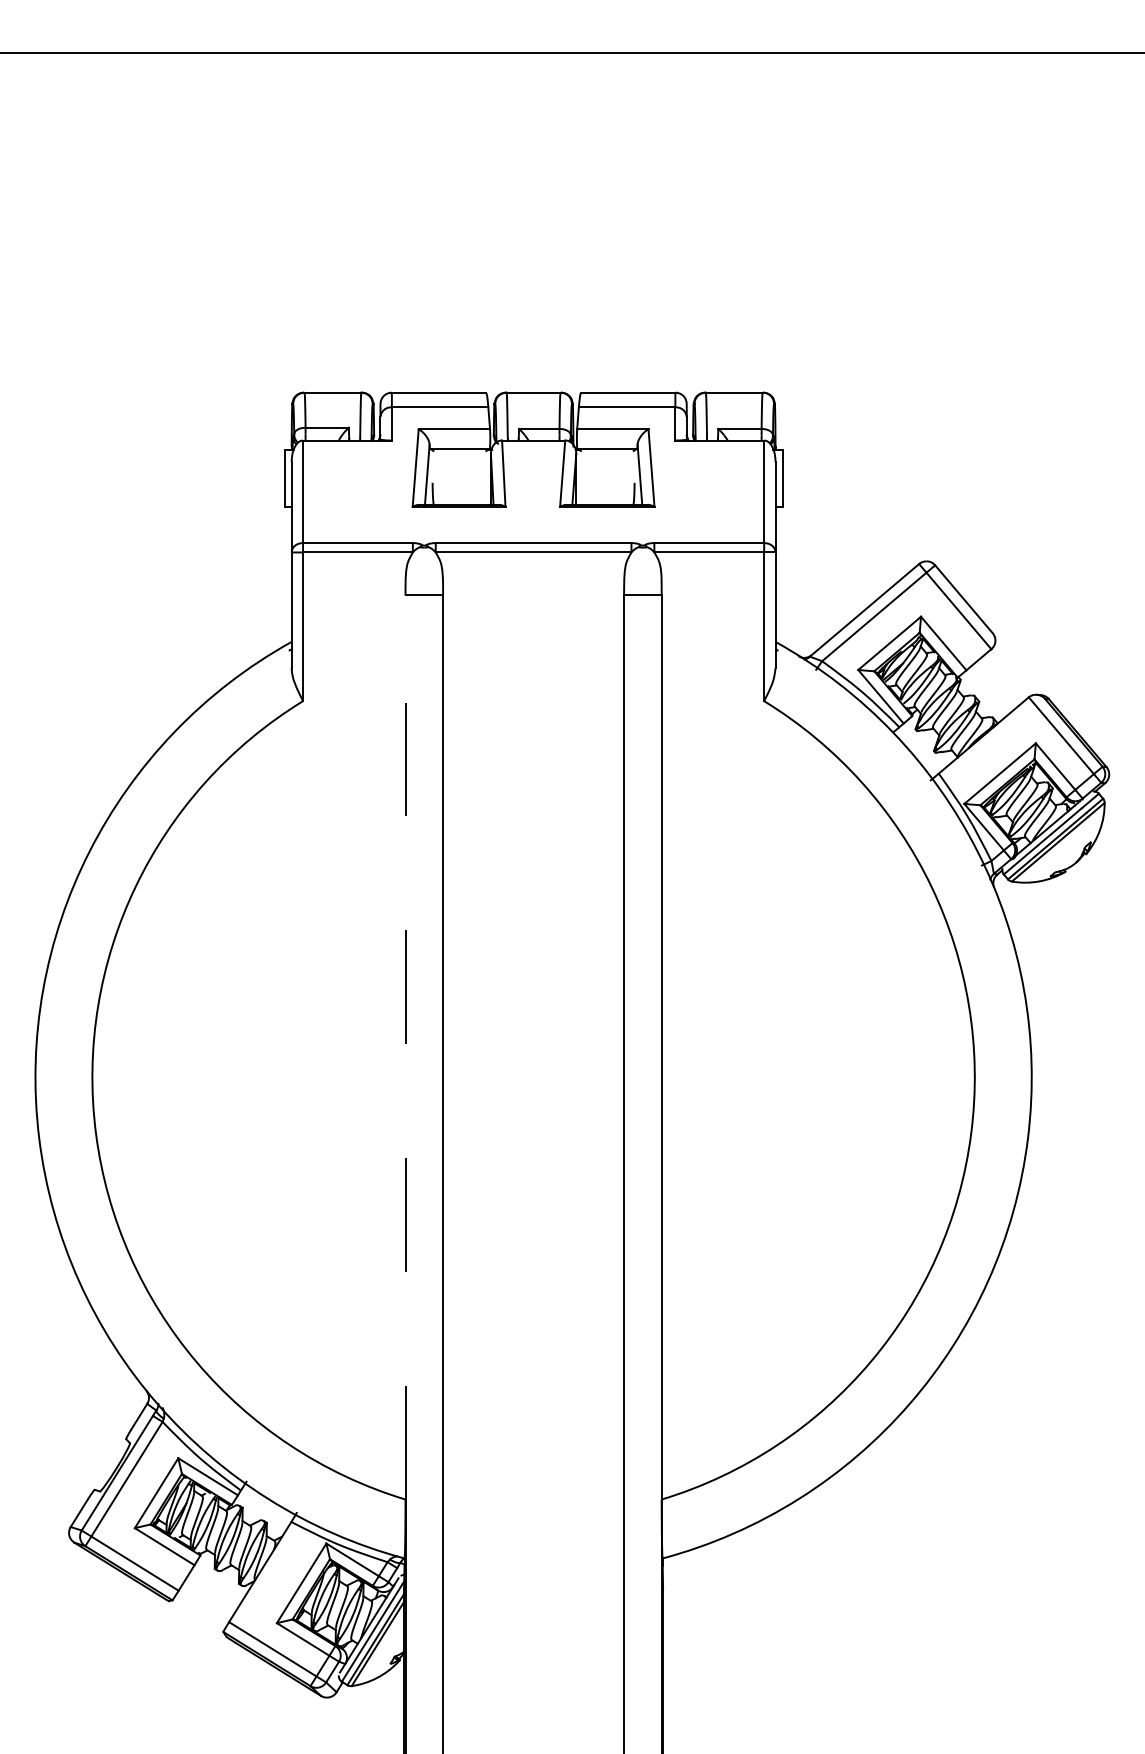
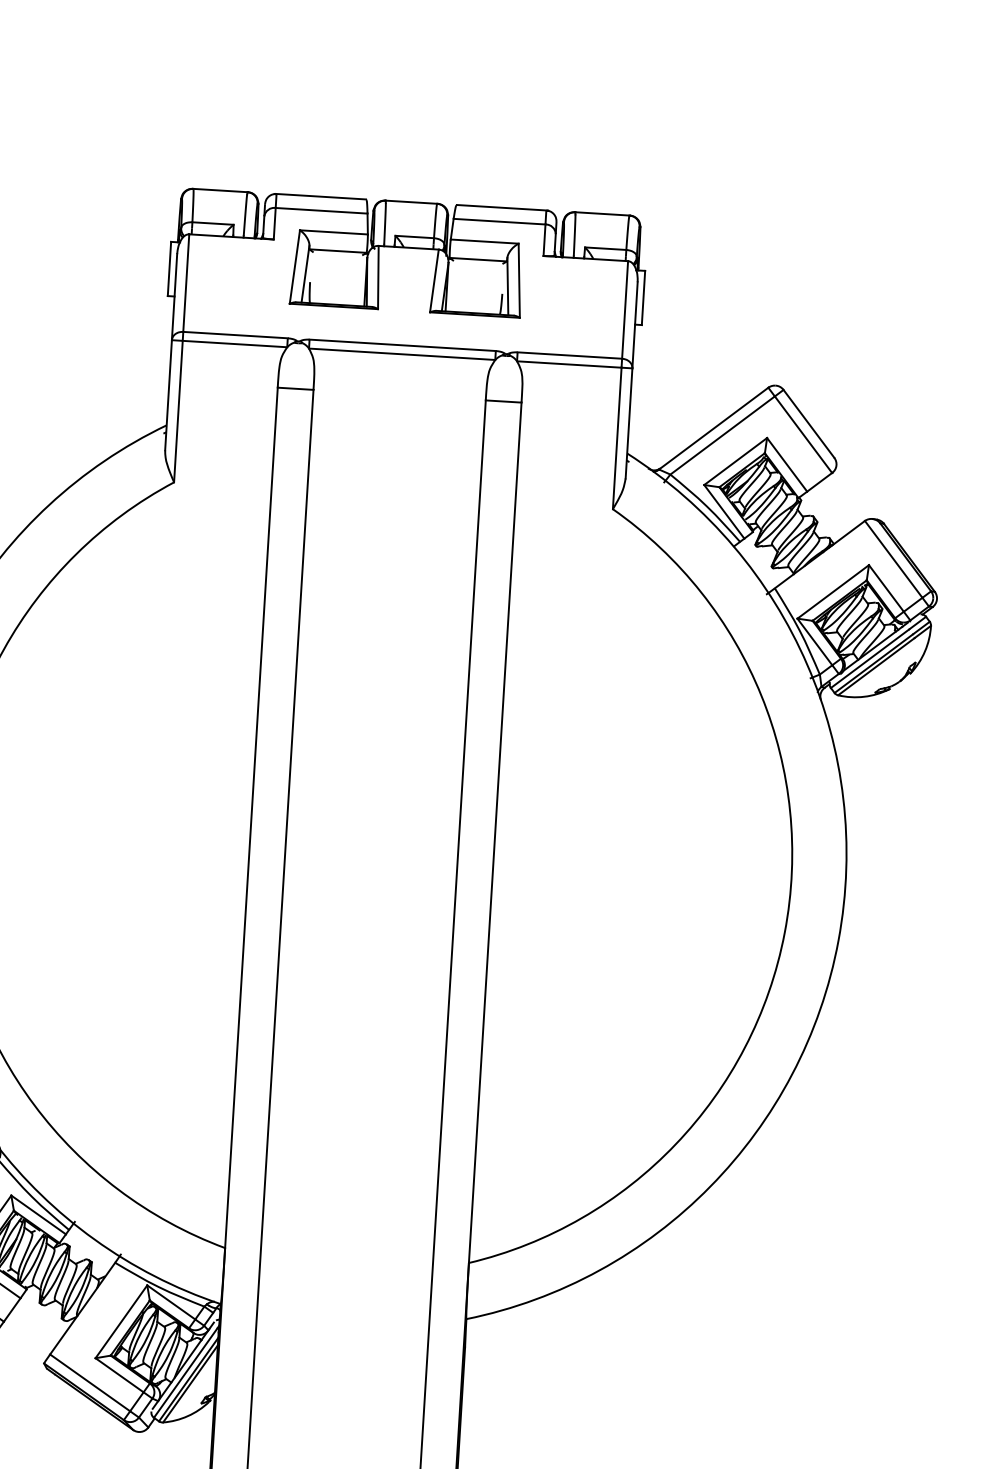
line: (405, 1046) -> (251, 816), dashed -> solid

